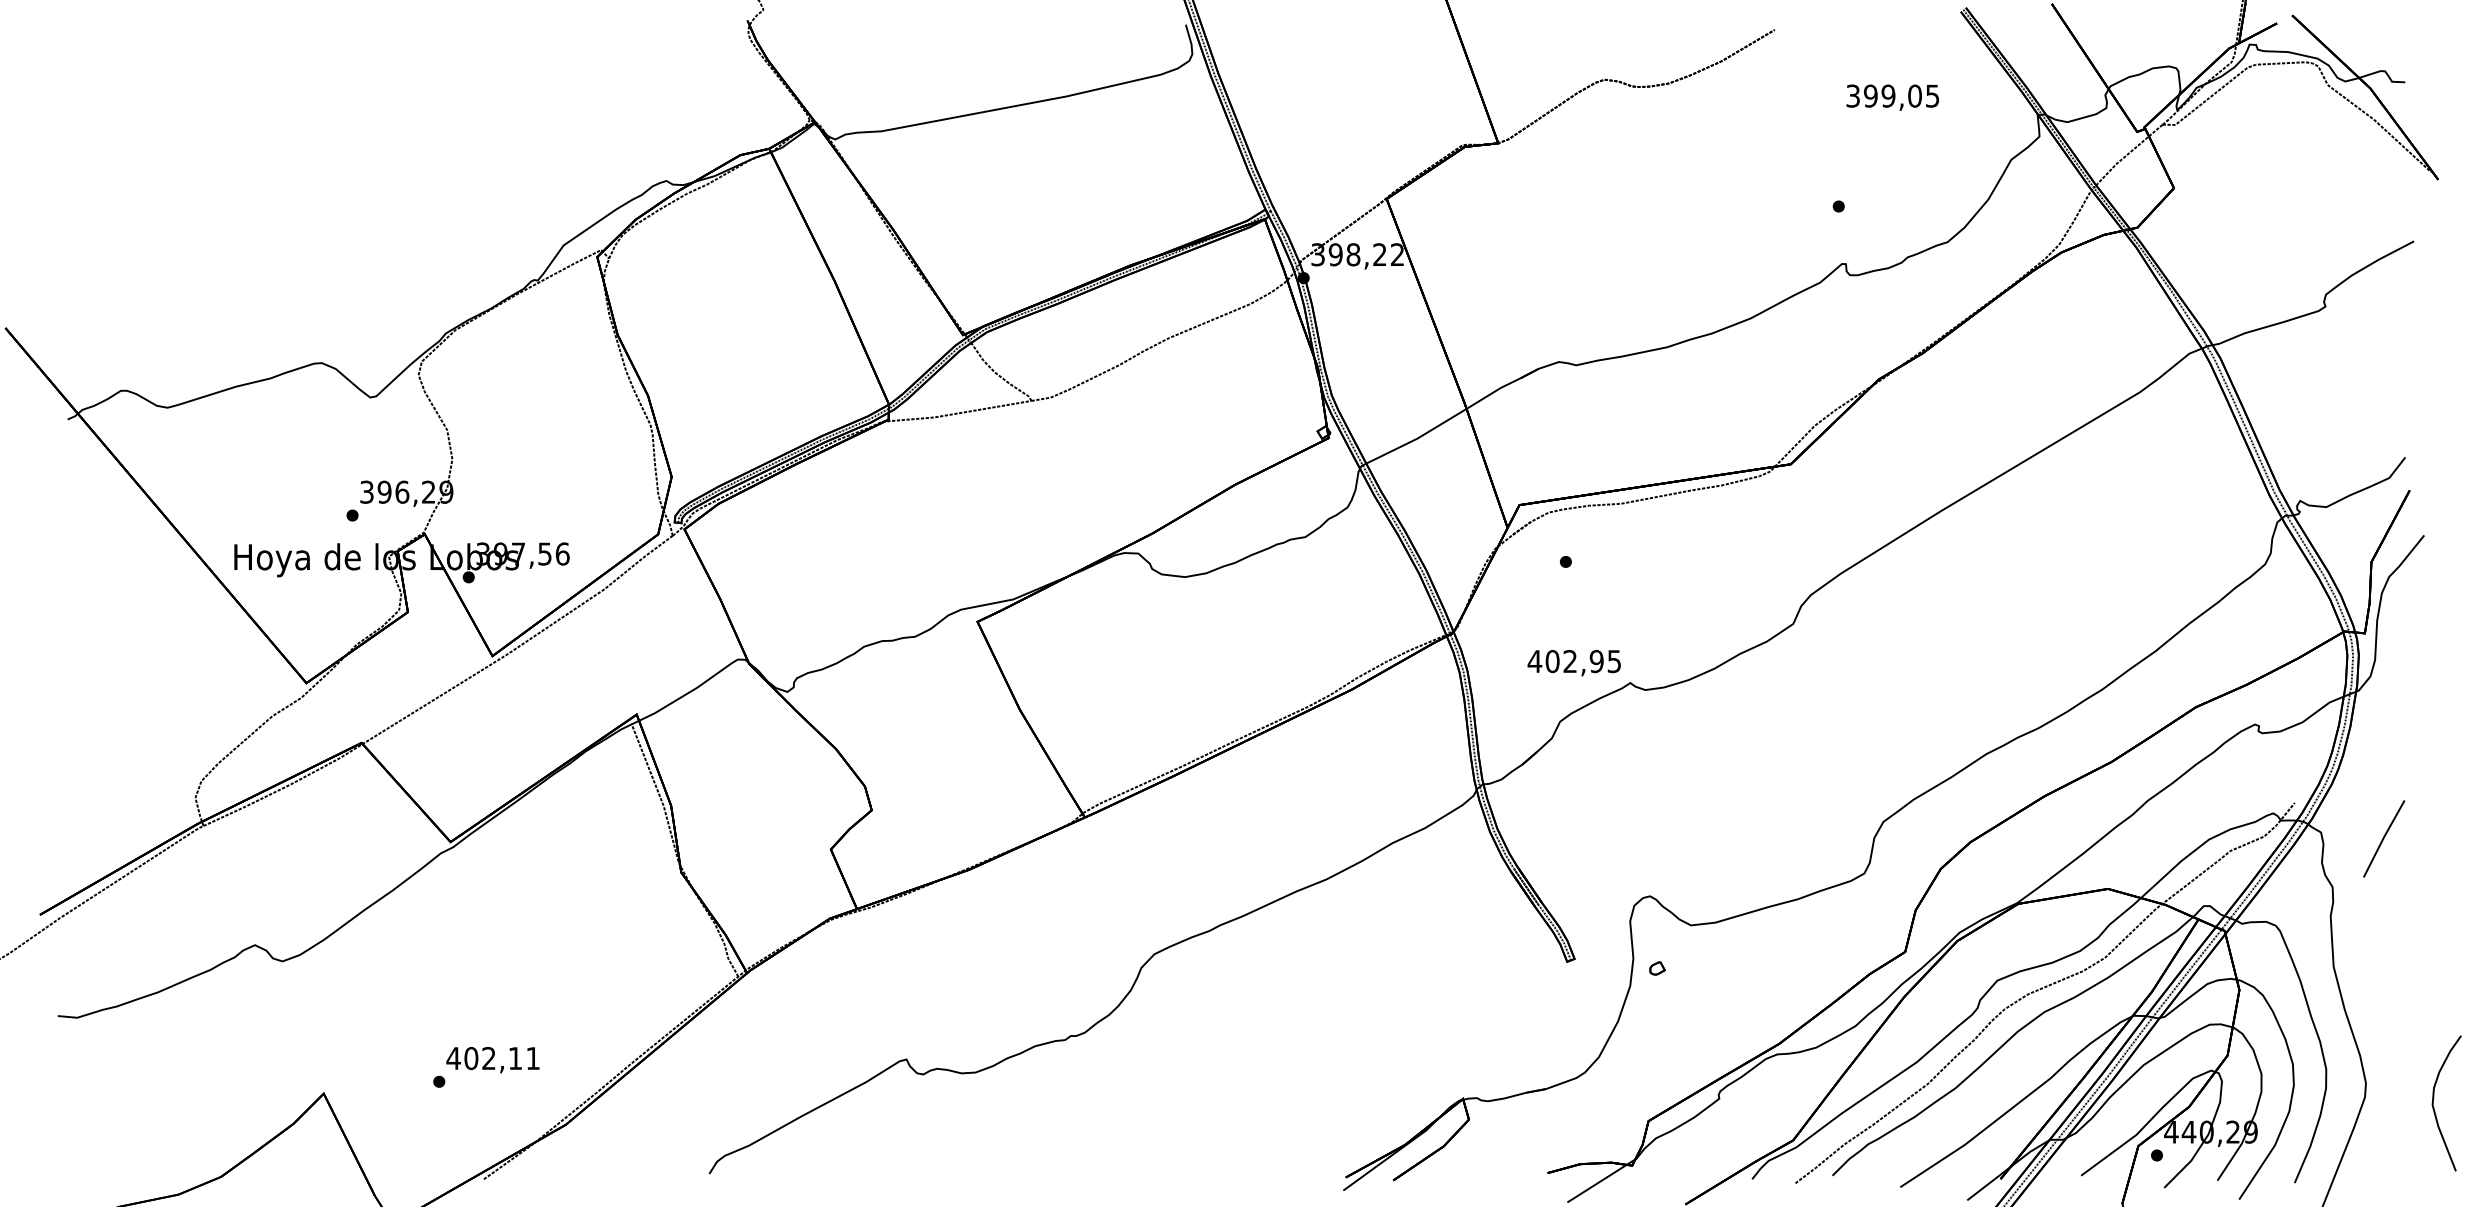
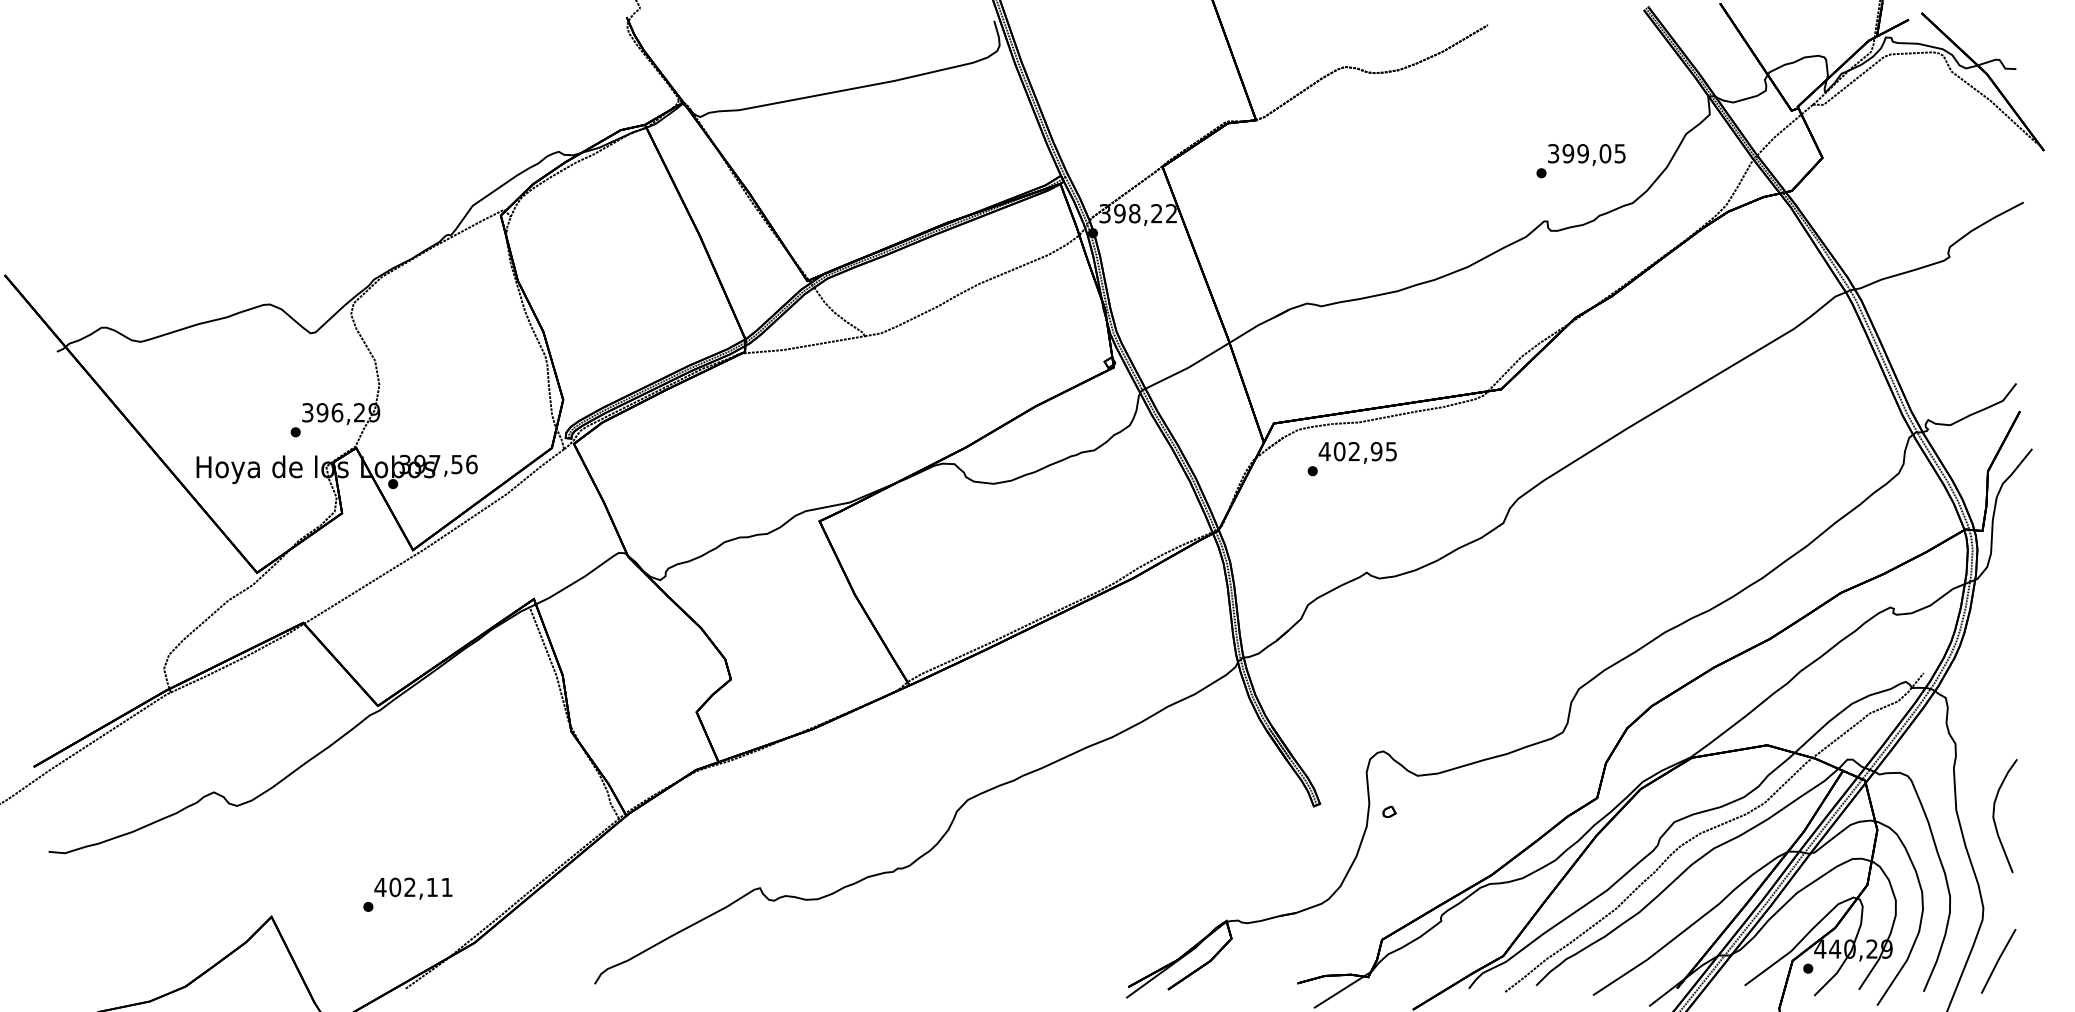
text: (1892, 98) -> (1586, 155), moved
text: (1573, 662) -> (1357, 452), moved
line: (2383, 837) -> (1998, 960), moved
curve: (2434, 1103) -> (1994, 816), moved

